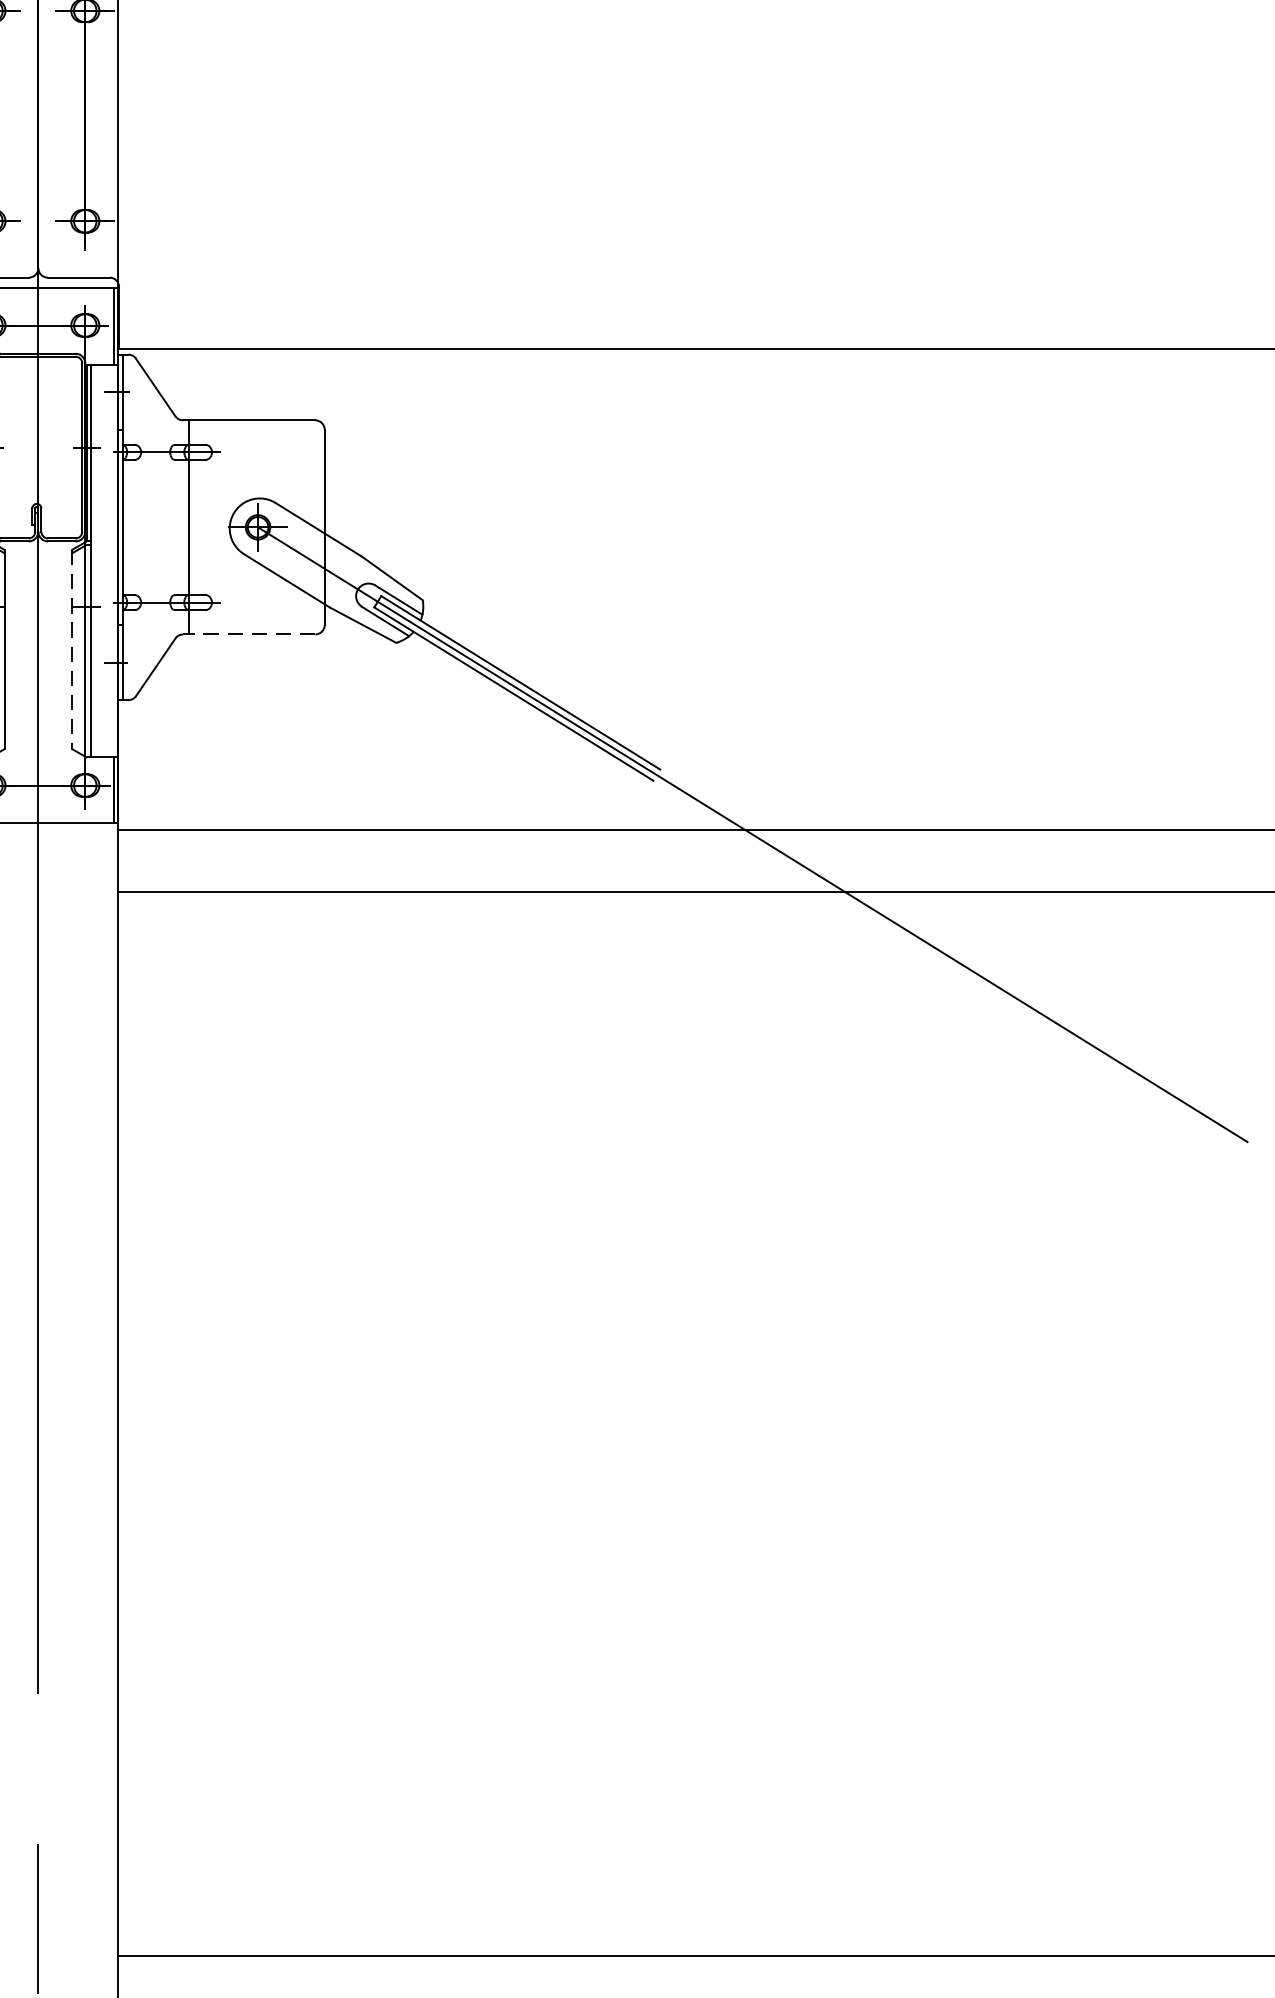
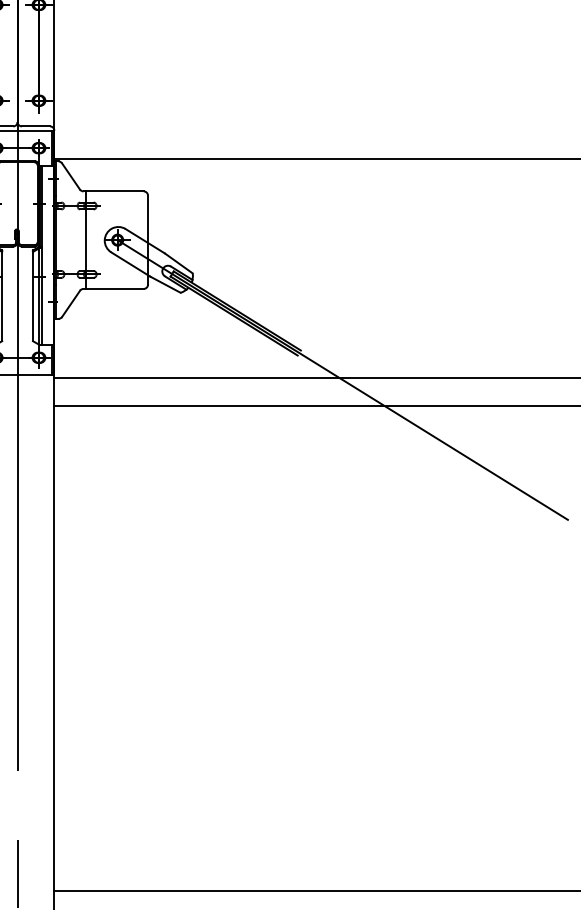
line: (248, 633) -> (113, 288), dashed -> solid
line: (71, 651) -> (32, 296), dashed -> solid

